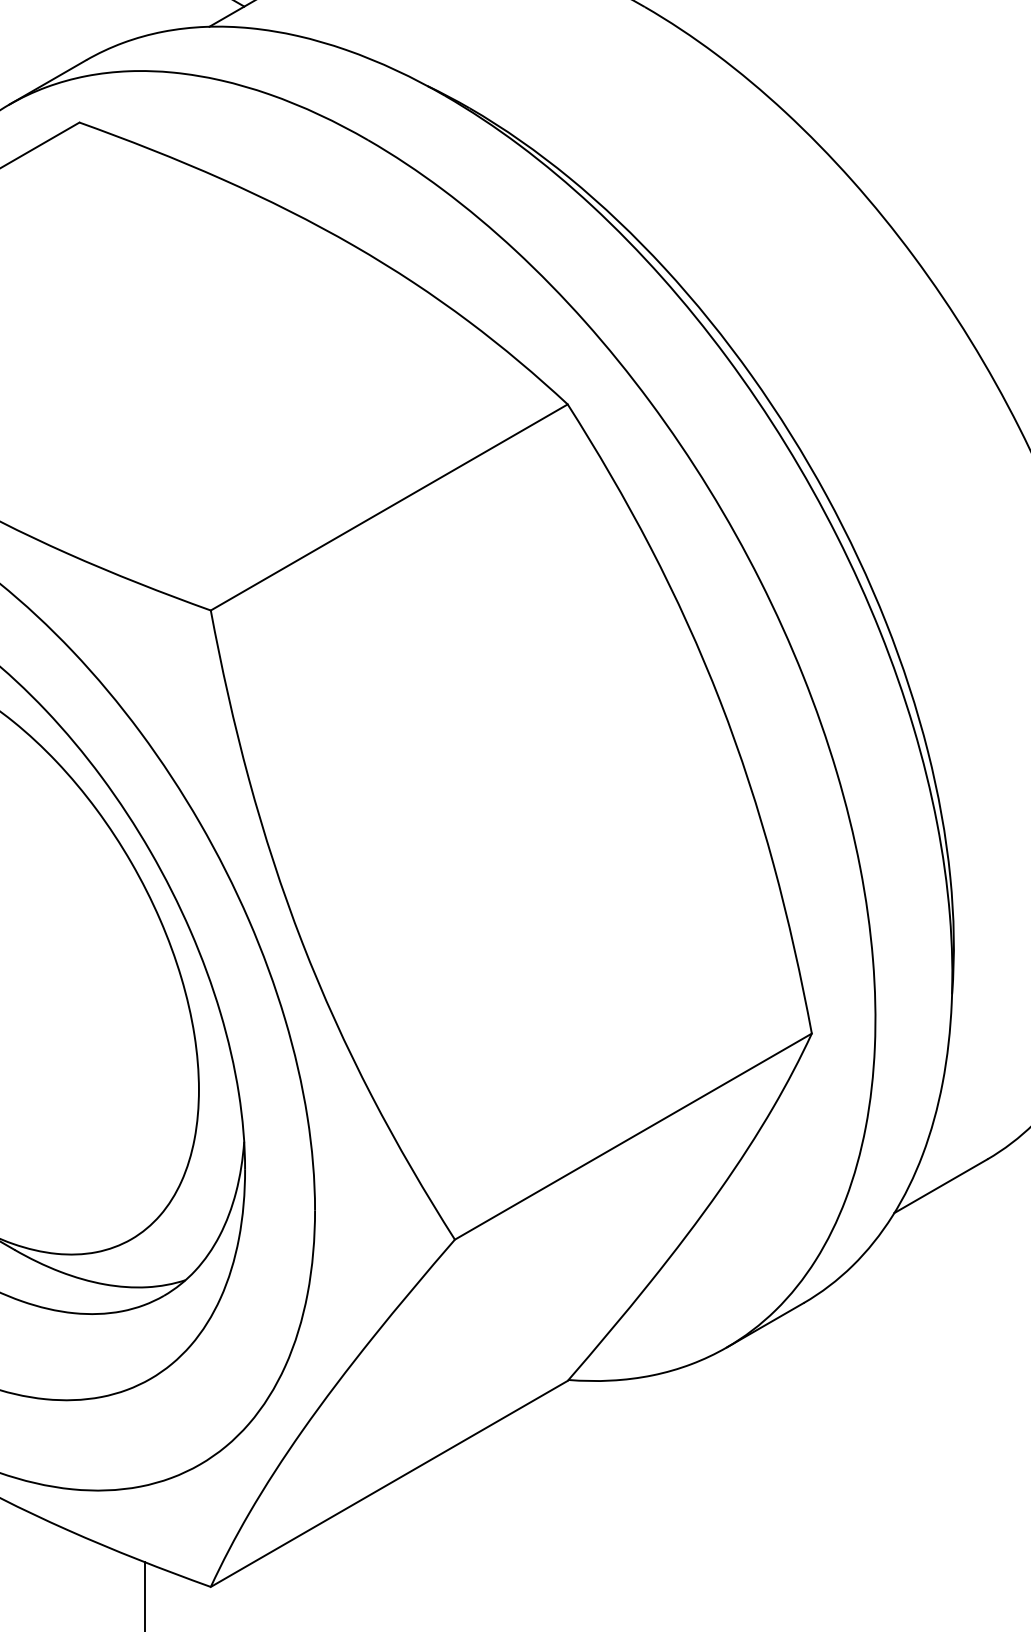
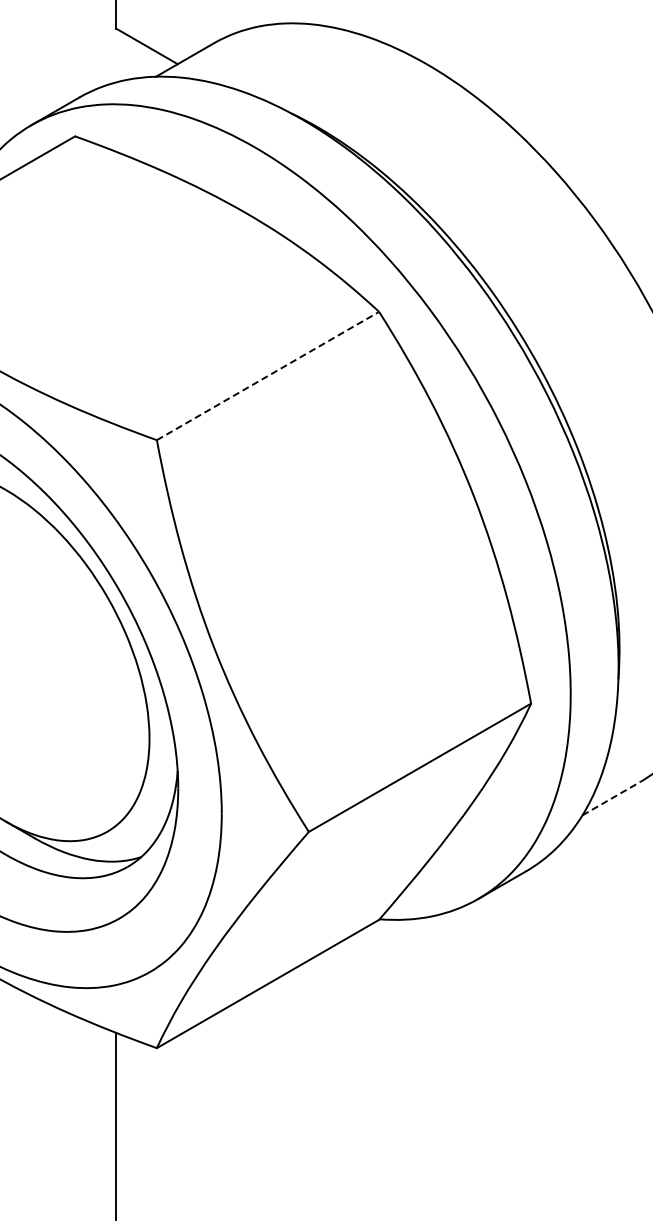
line: (390, 506) -> (268, 375), solid -> dashed
line: (940, 1185) -> (611, 798), solid -> dashed

